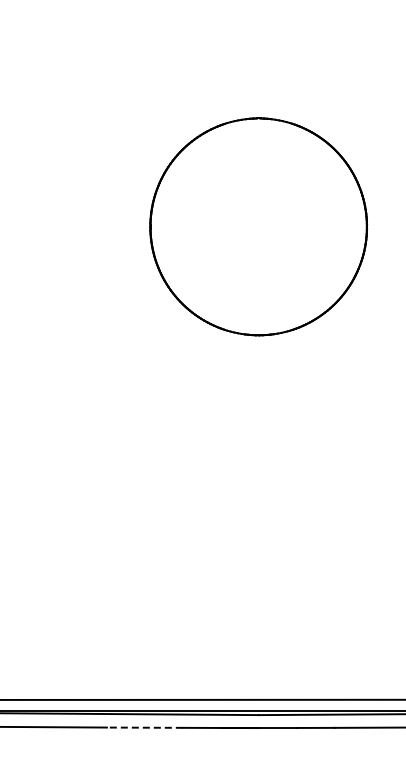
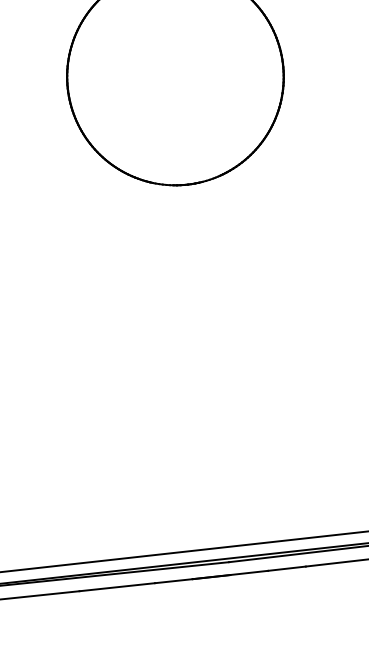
line: (144, 727) -> (116, 587), dashed -> solid

